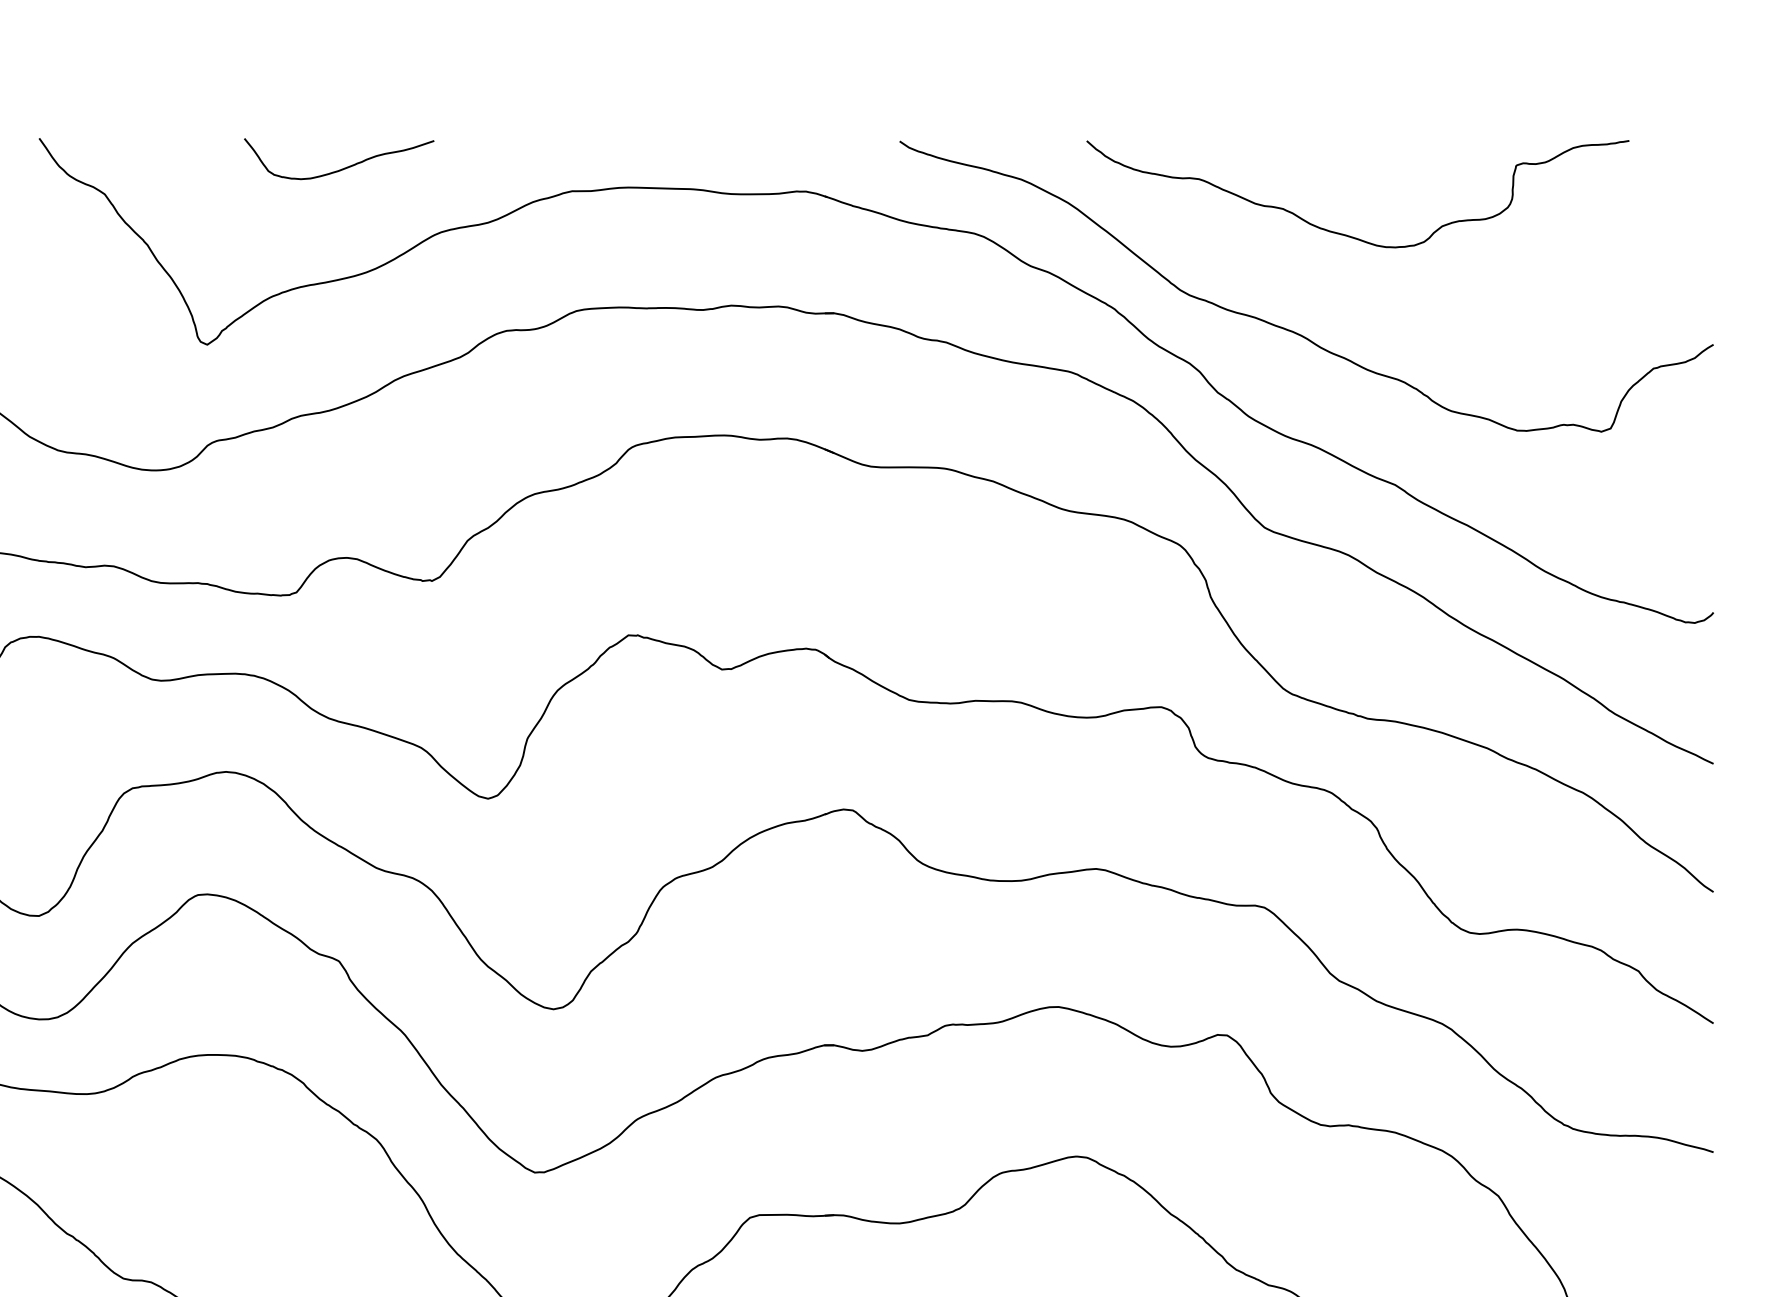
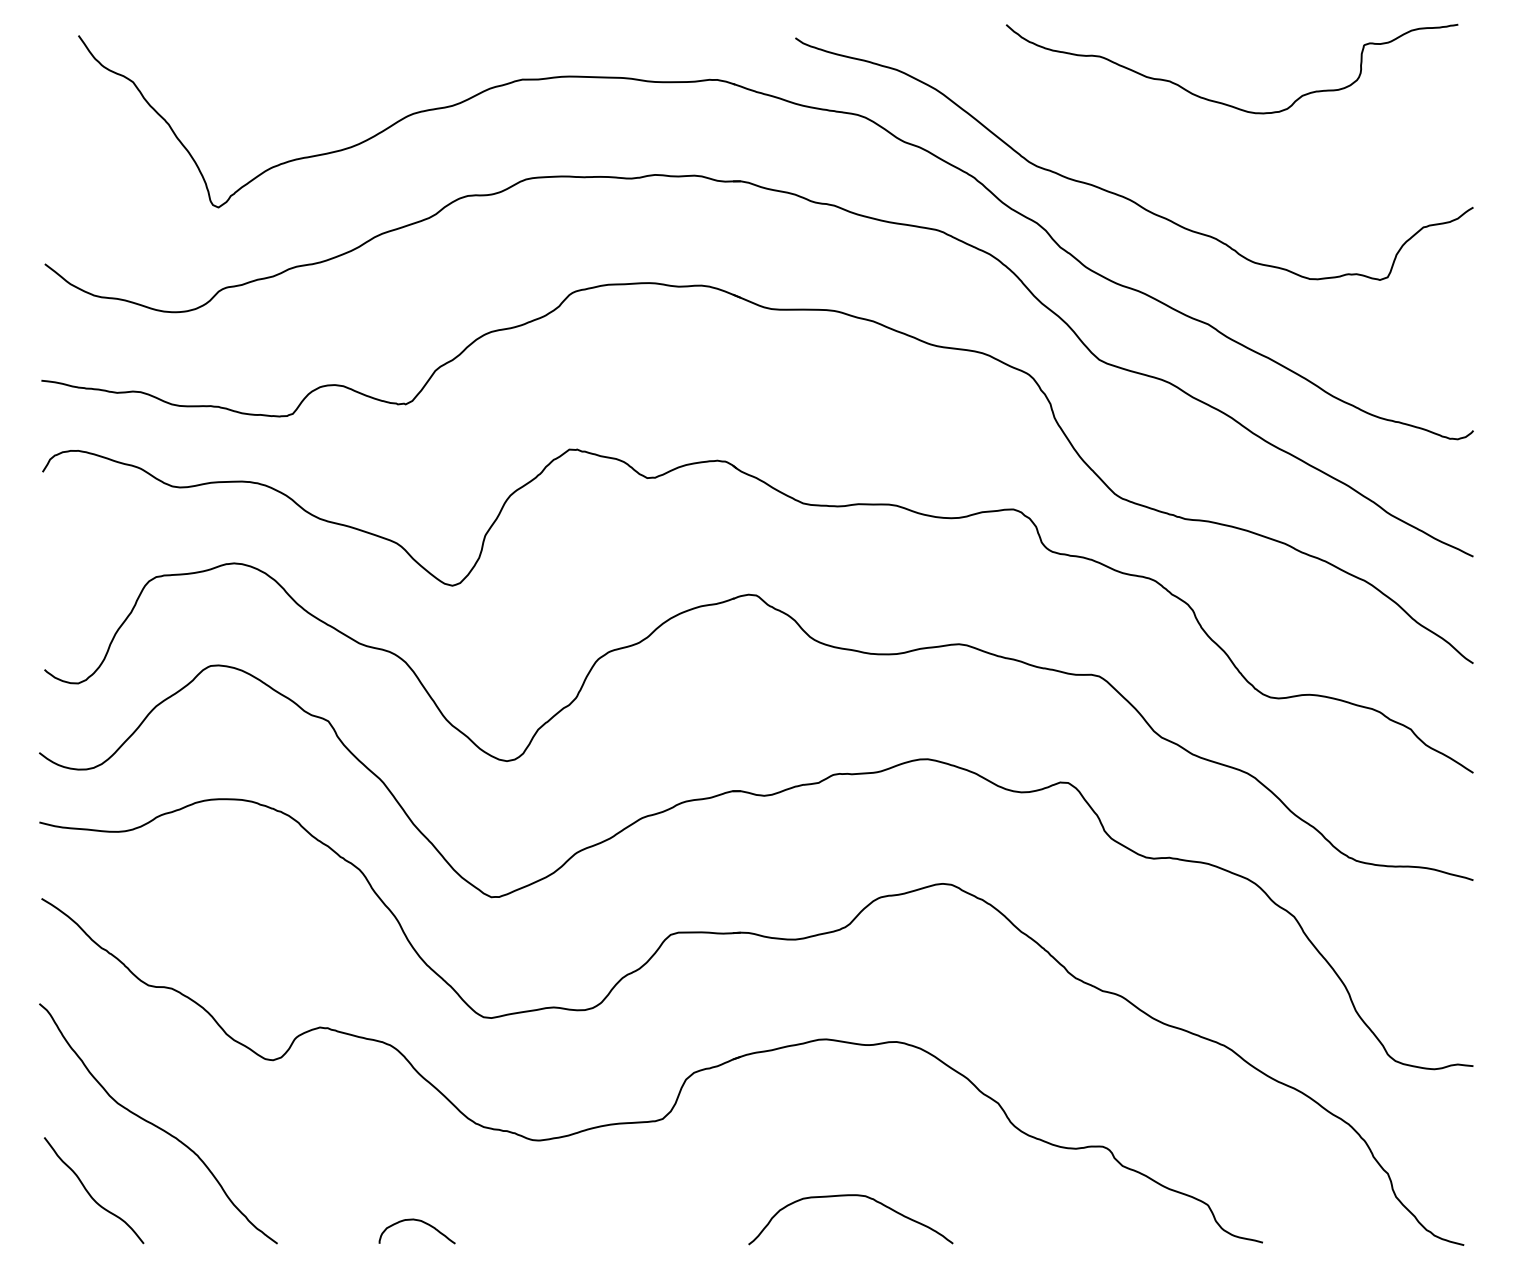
curve: (341, 168) -> (330, 60), removed
curve: (1342, 233) -> (1219, 101), moved

